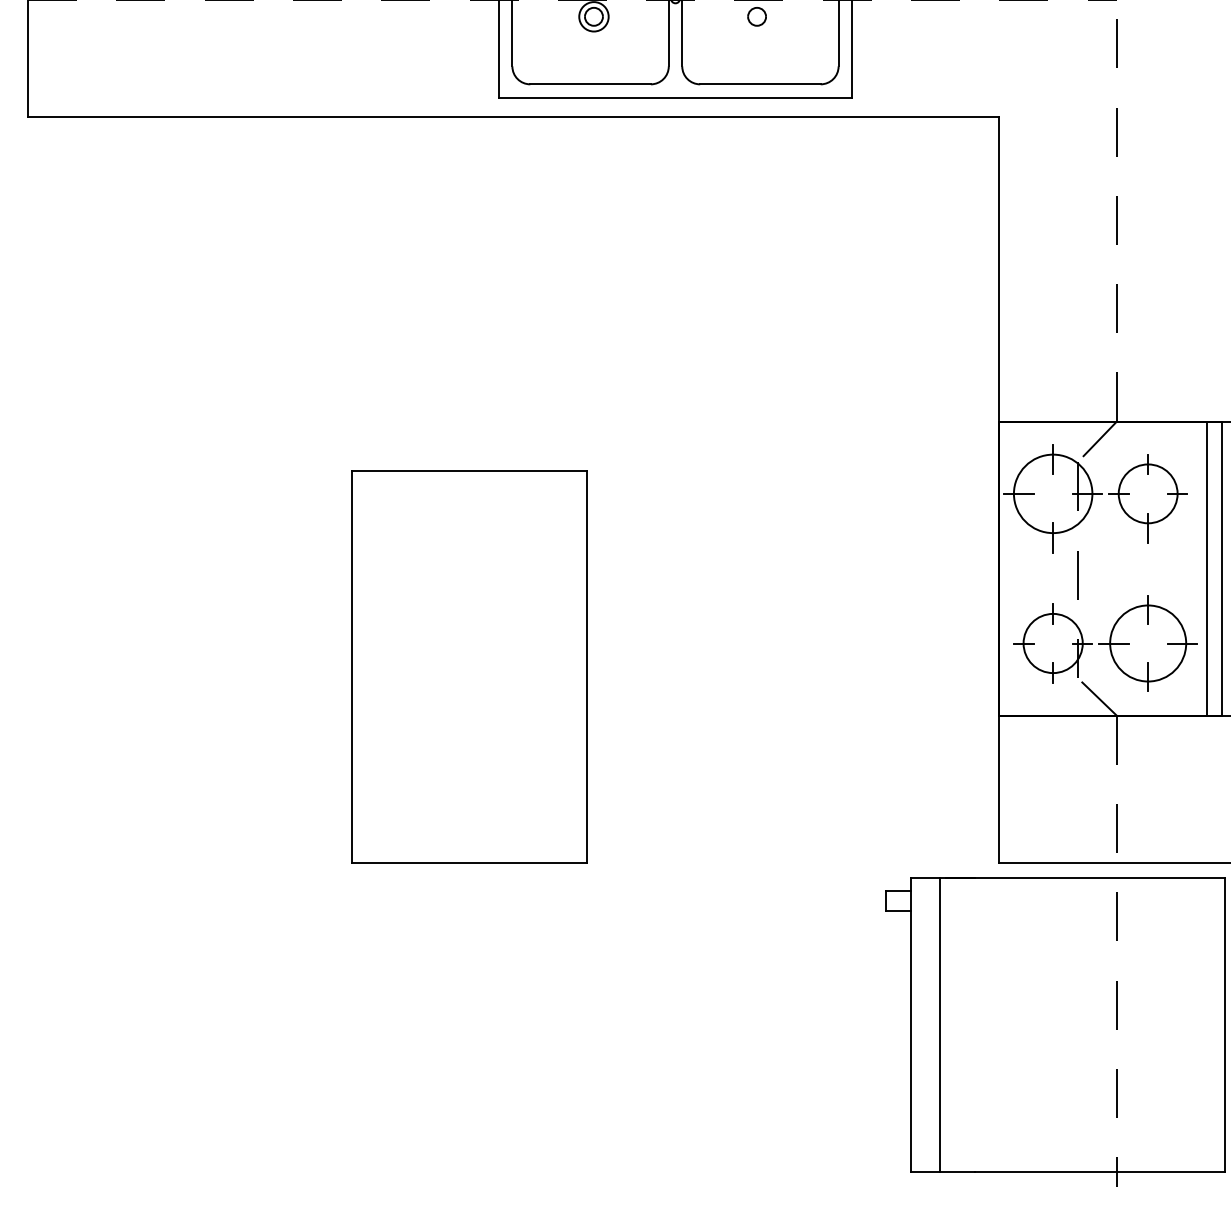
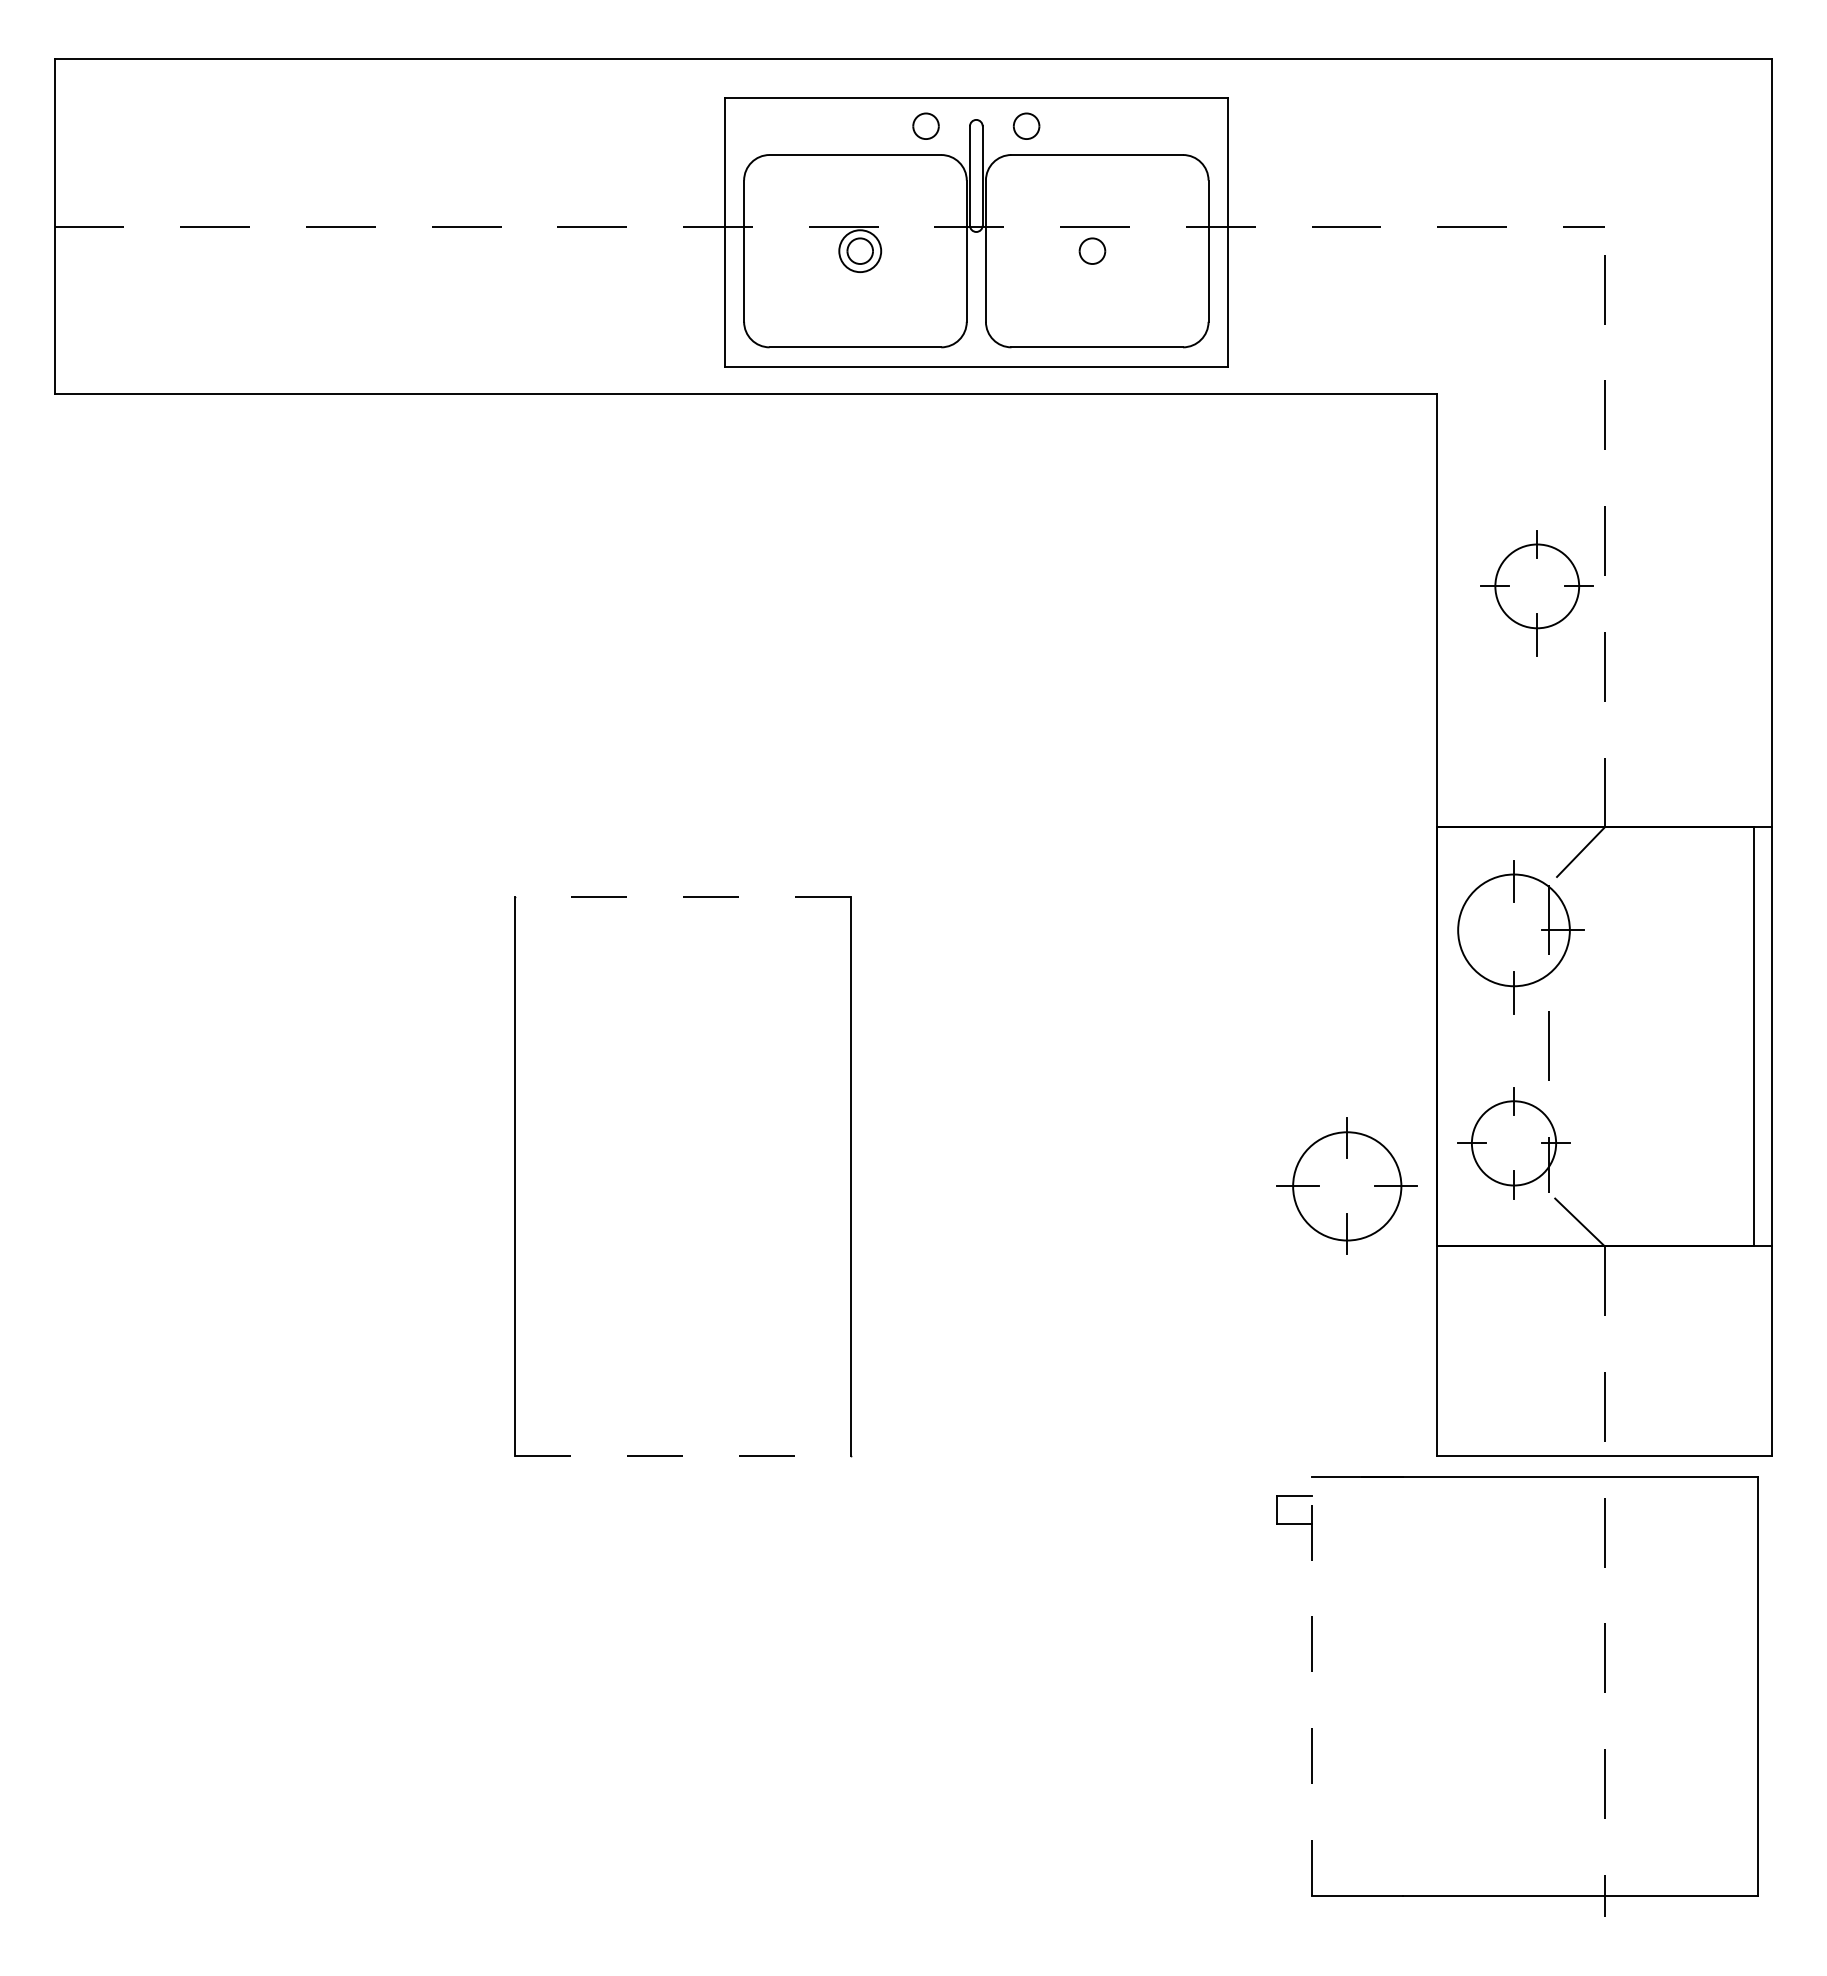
line: (469, 470) -> (683, 897), solid -> dashed
line: (1019, 493) -> (1465, 930), removed
part: (1147, 498) -> (1536, 593), moved
line: (1207, 568) -> (1733, 1036), removed
part: (1147, 642) -> (1346, 1185), moved
line: (469, 862) -> (683, 1455), solid -> dashed
line: (910, 1024) -> (1311, 1685), solid -> dashed
line: (940, 1024) -> (1353, 1685), removed

